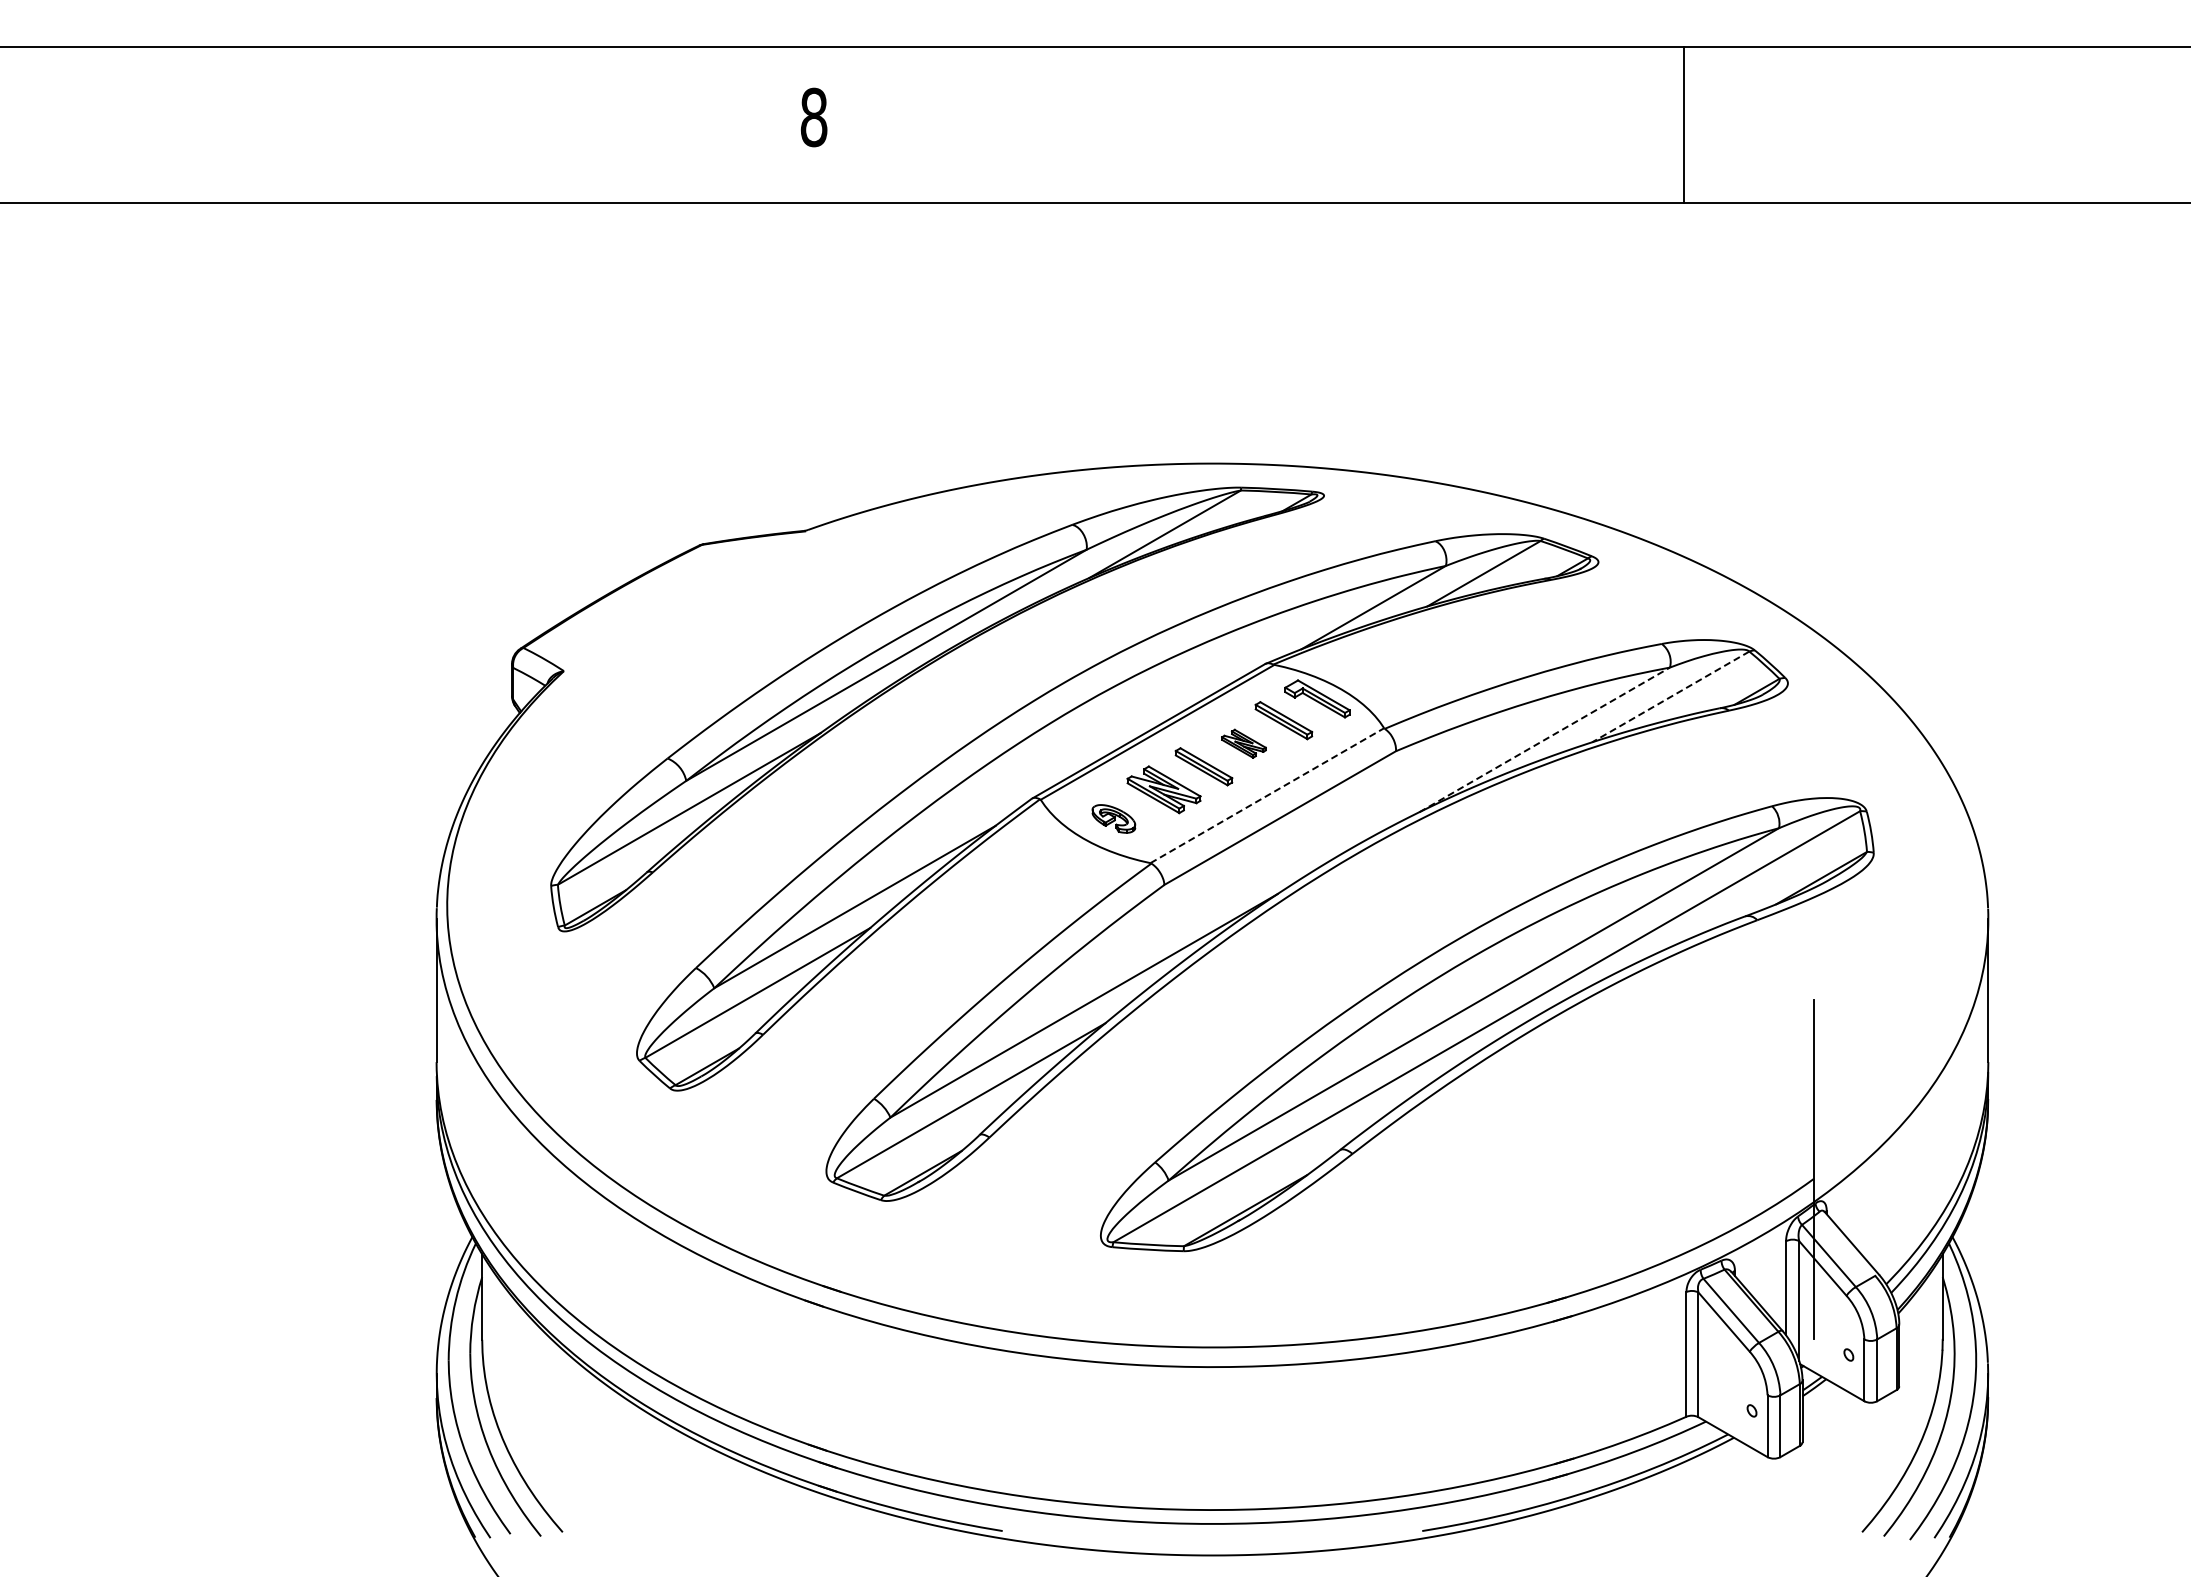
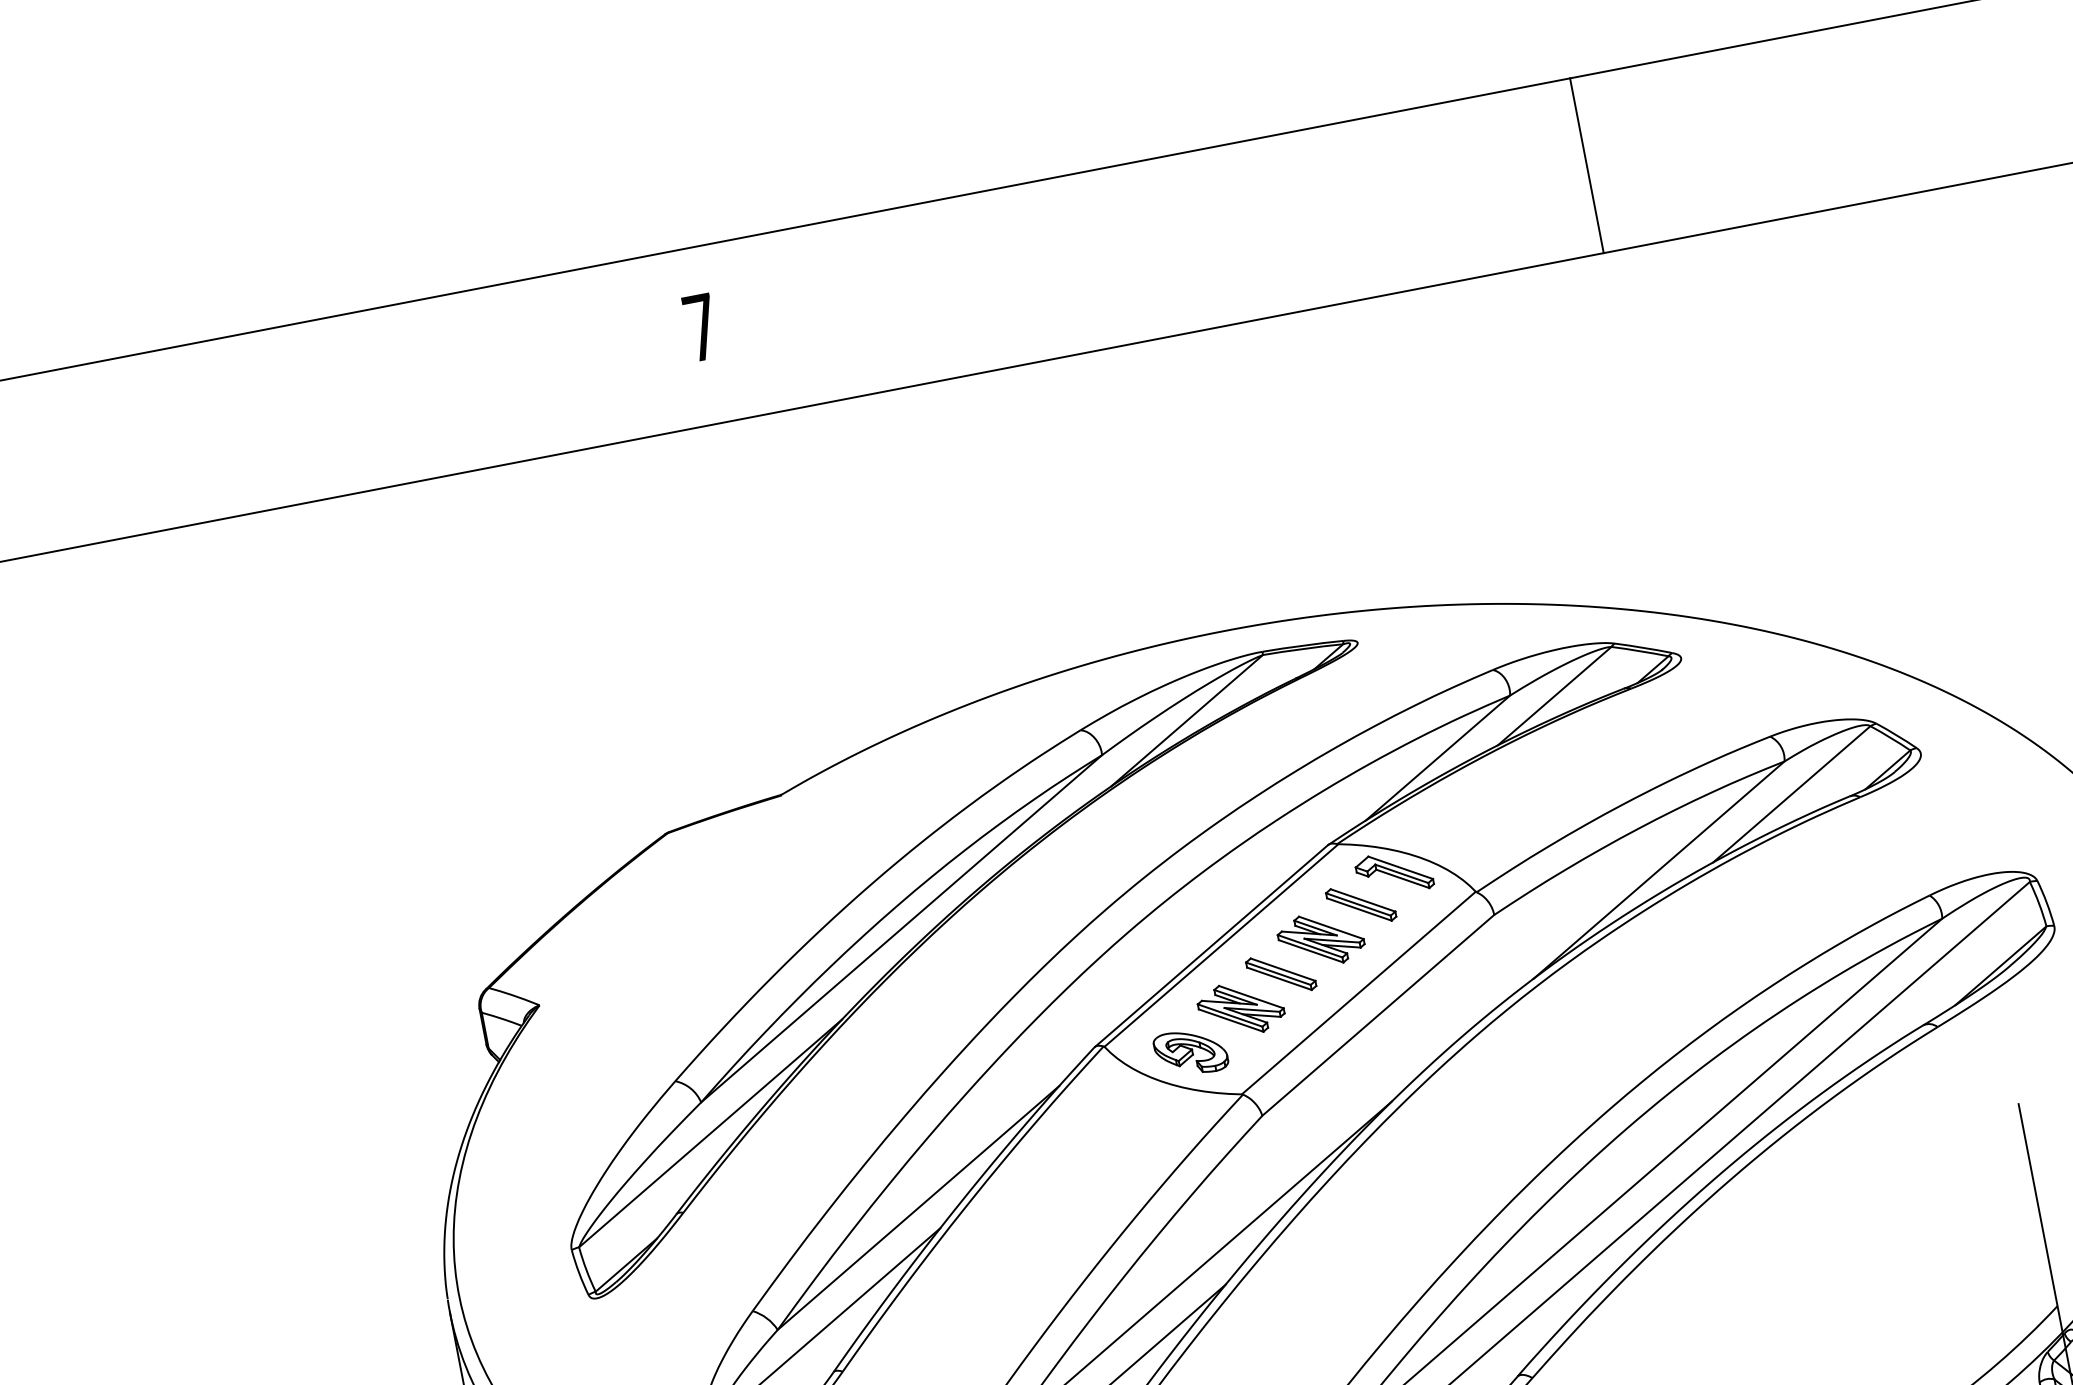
text: (813, 117) -> (700, 327), 8 -> 7
line: (1683, 124) -> (1586, 165), moved
line: (1670, 696) -> (1791, 793), dashed -> solid
line: (1544, 739) -> (1658, 869), dashed -> solid
part: (1243, 743) -> (1320, 939), size x1.67
line: (1267, 795) -> (1358, 992), dashed -> solid
part: (1113, 818) -> (1190, 1052), size x1.43

